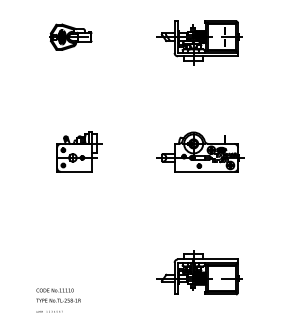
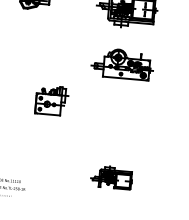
part: (79, 151) -> (52, 100), moved
part: (200, 151) -> (122, 63), moved
part: (199, 272) -> (112, 176), size x0.7

